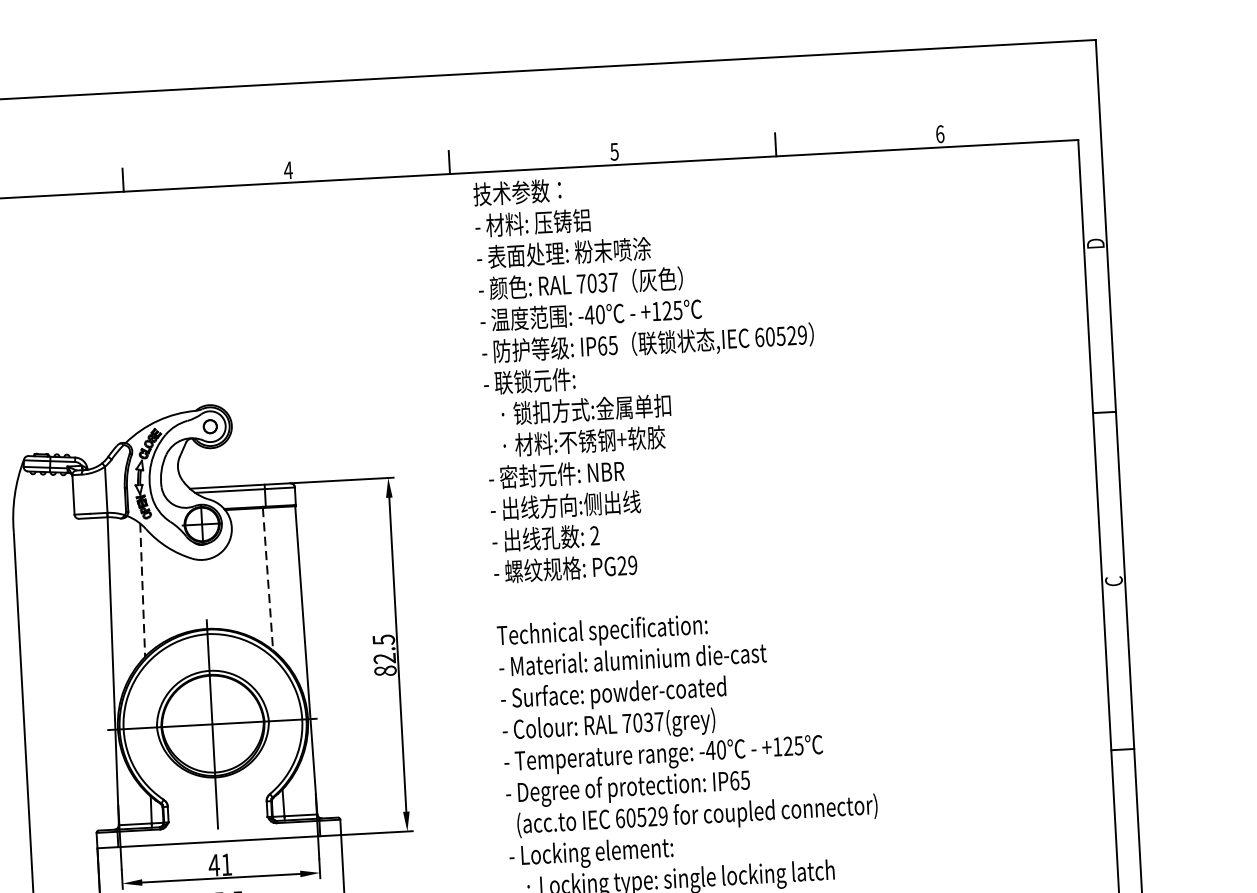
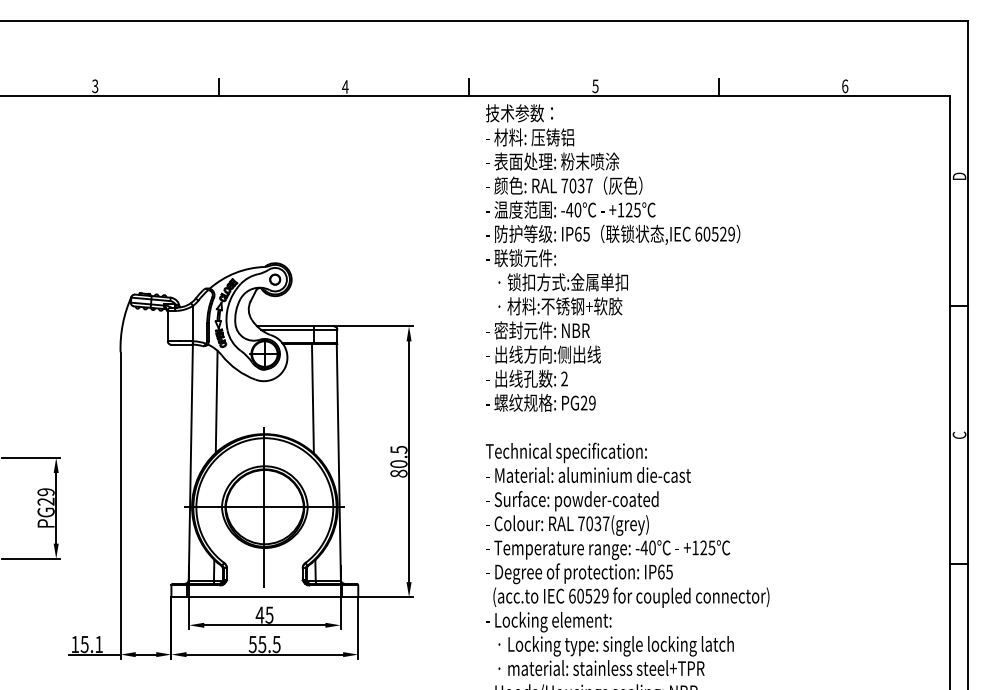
line: (267, 579) -> (312, 398), dashed -> solid
line: (142, 591) -> (216, 402), dashed -> solid
text: (384, 659) -> (398, 464), 82.5 -> 80.5
text: (226, 863) -> (269, 614), 41 -> 45

